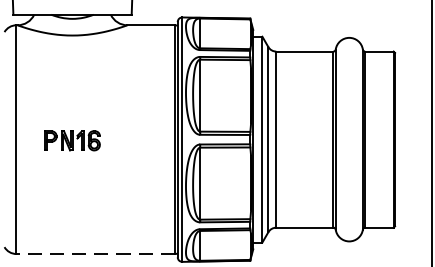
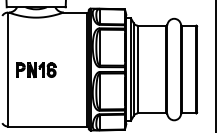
part: (73, 139) -> (36, 69), size x1.43
line: (95, 253) -> (47, 126), dashed -> solid

